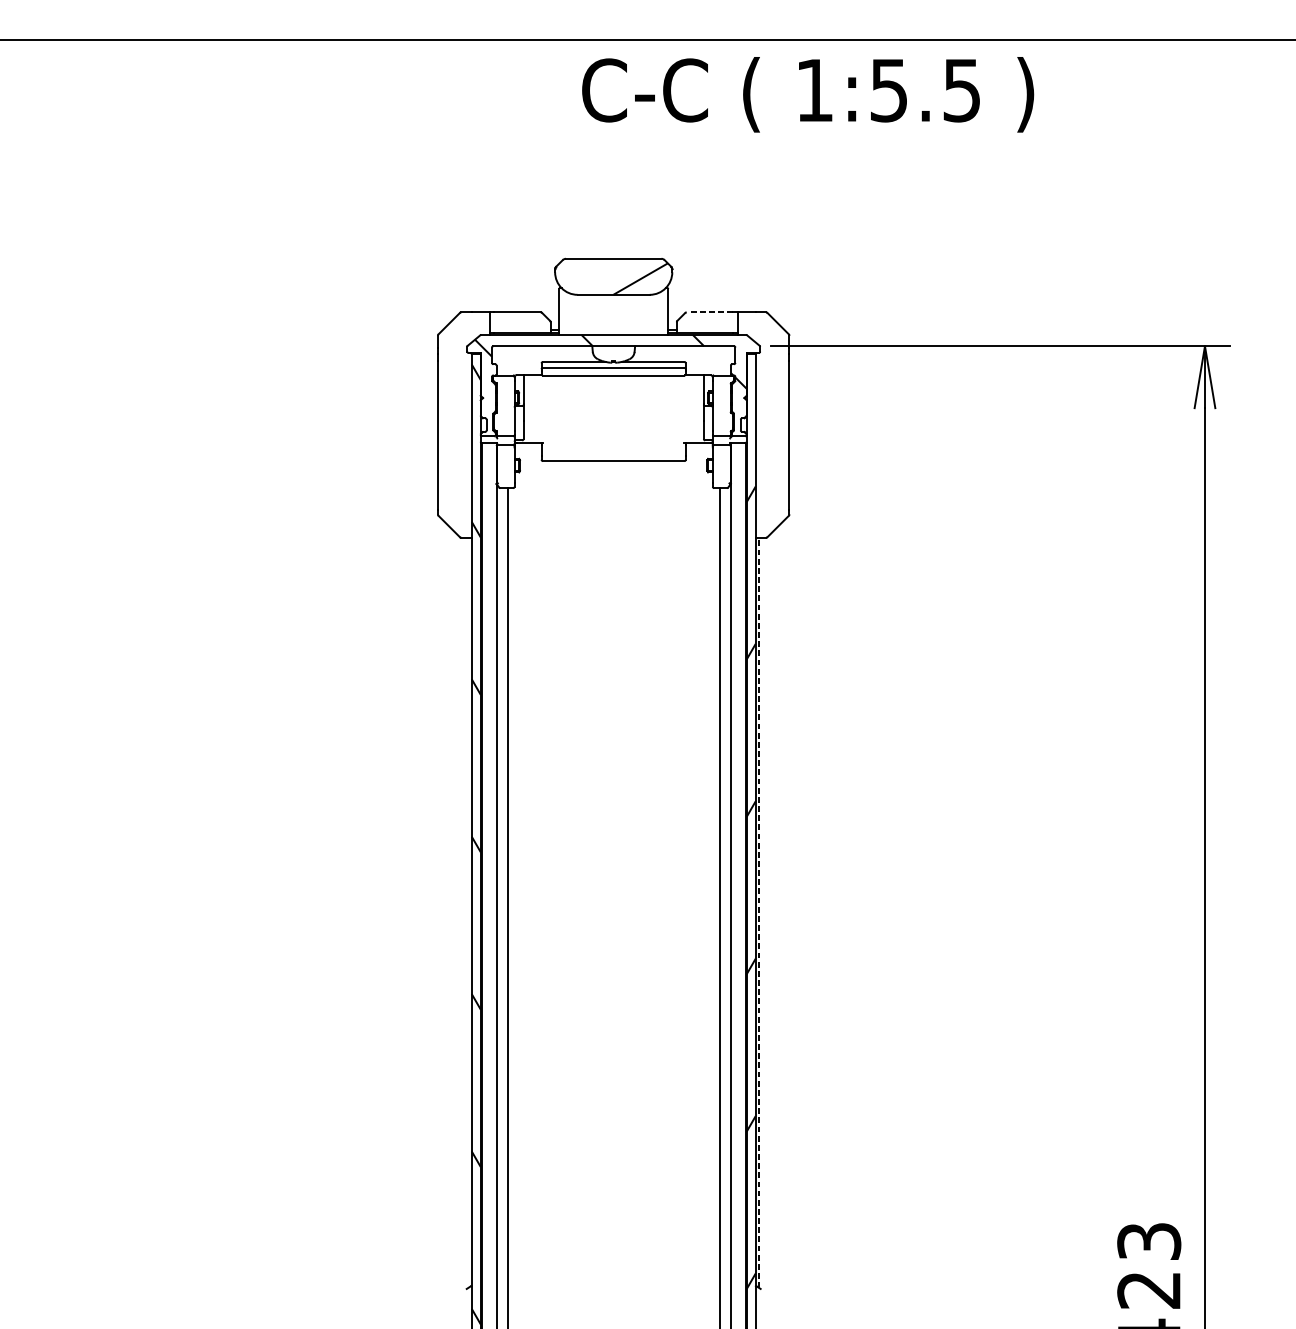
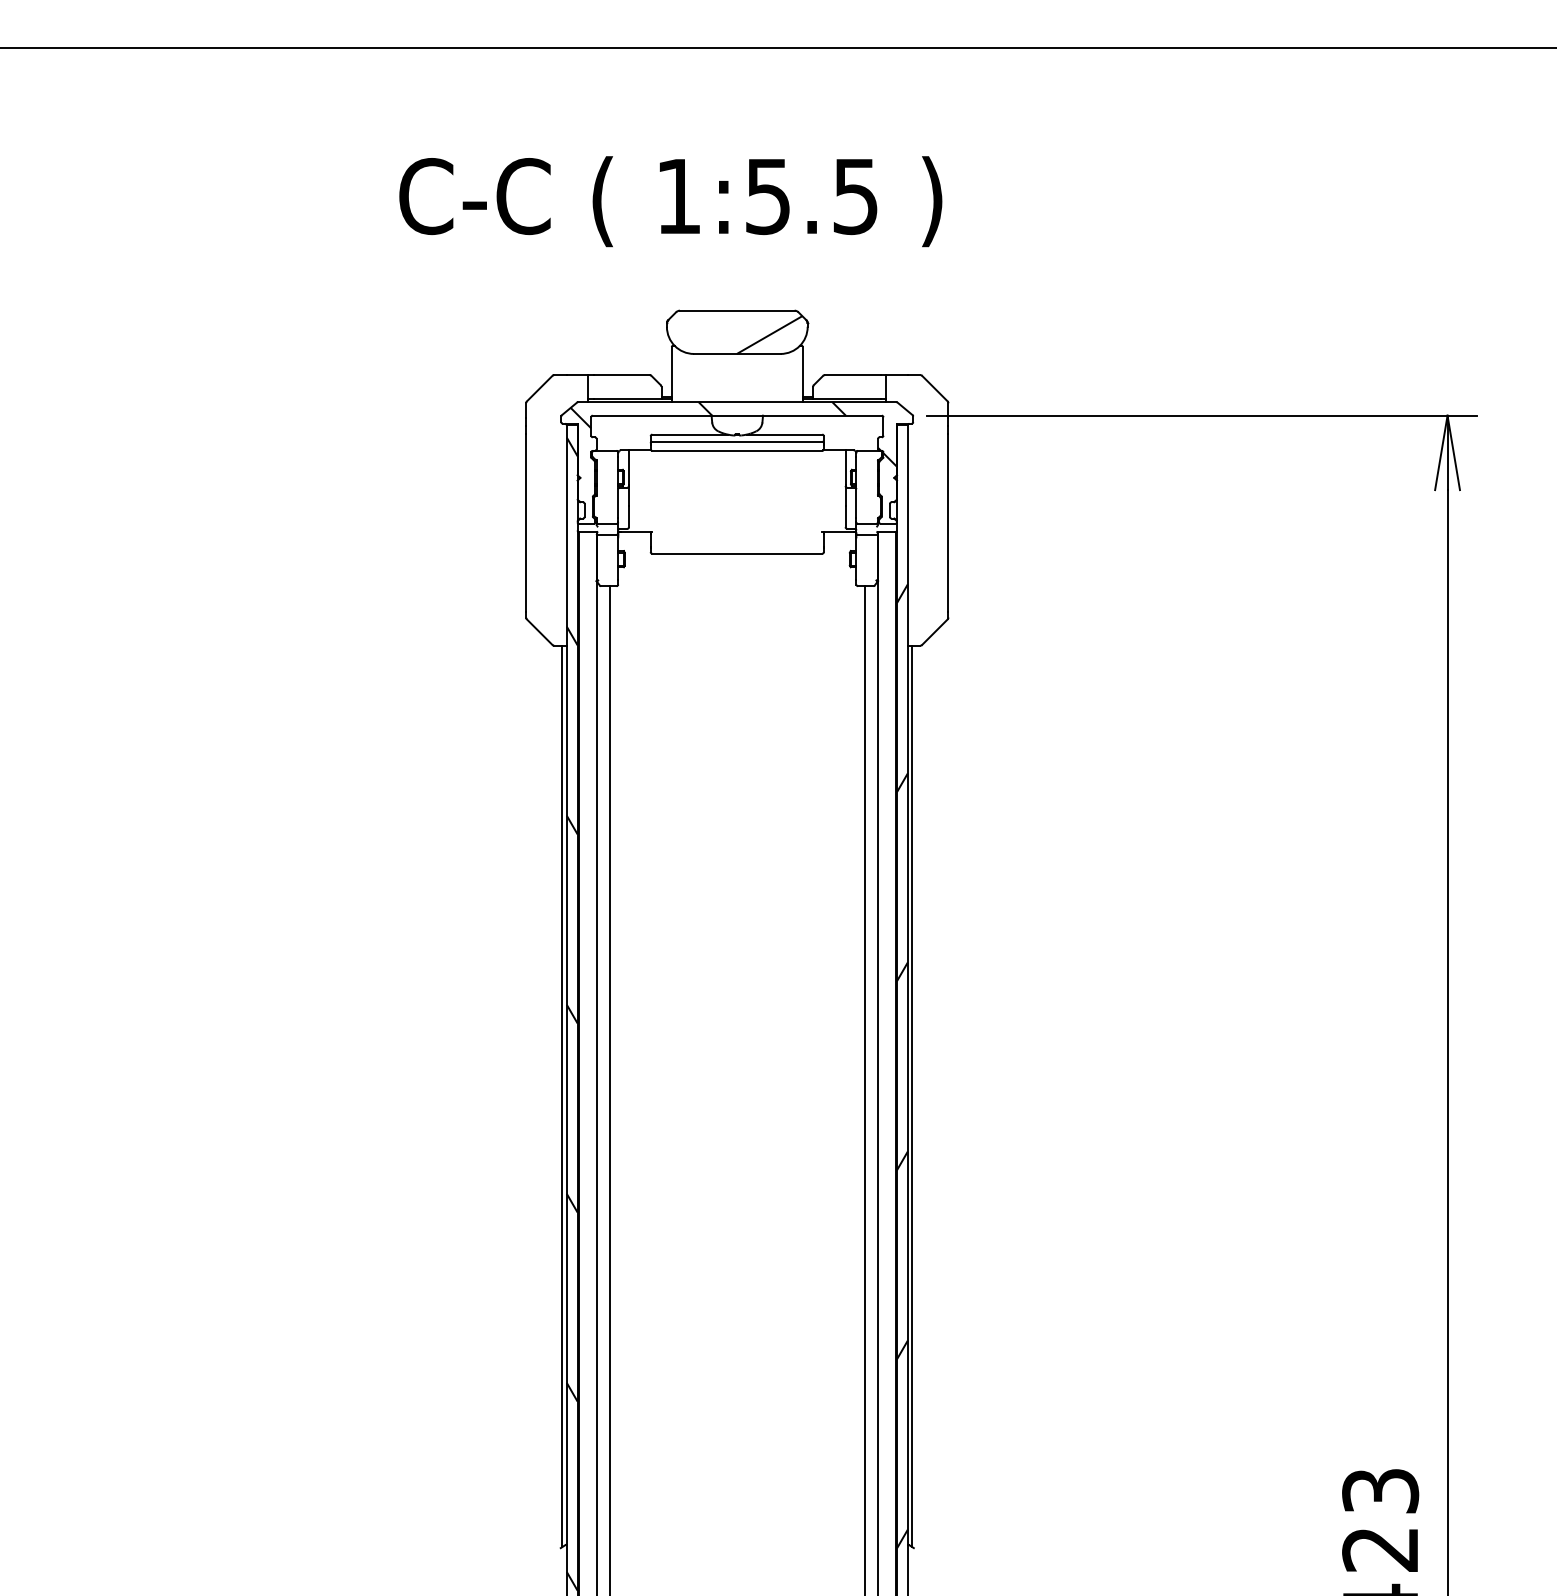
text: (807, 94) -> (670, 201), moved
line: (709, 312) -> (852, 375), dashed -> solid
line: (468, 913) -> (562, 1096), added
line: (759, 913) -> (912, 1096), dashed -> solid

